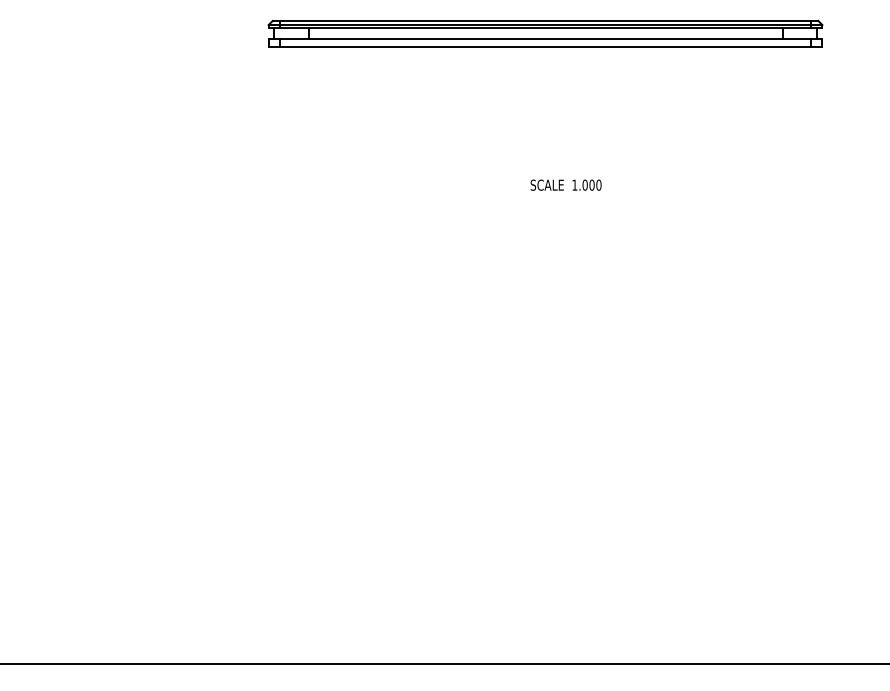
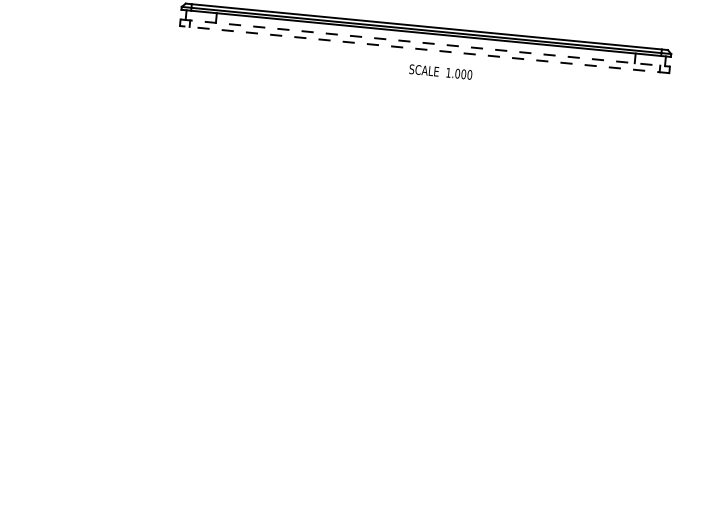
line: (545, 39) -> (425, 43), solid -> dashed
line: (545, 46) -> (424, 49), solid -> dashed
text: (565, 184) -> (440, 71), moved

